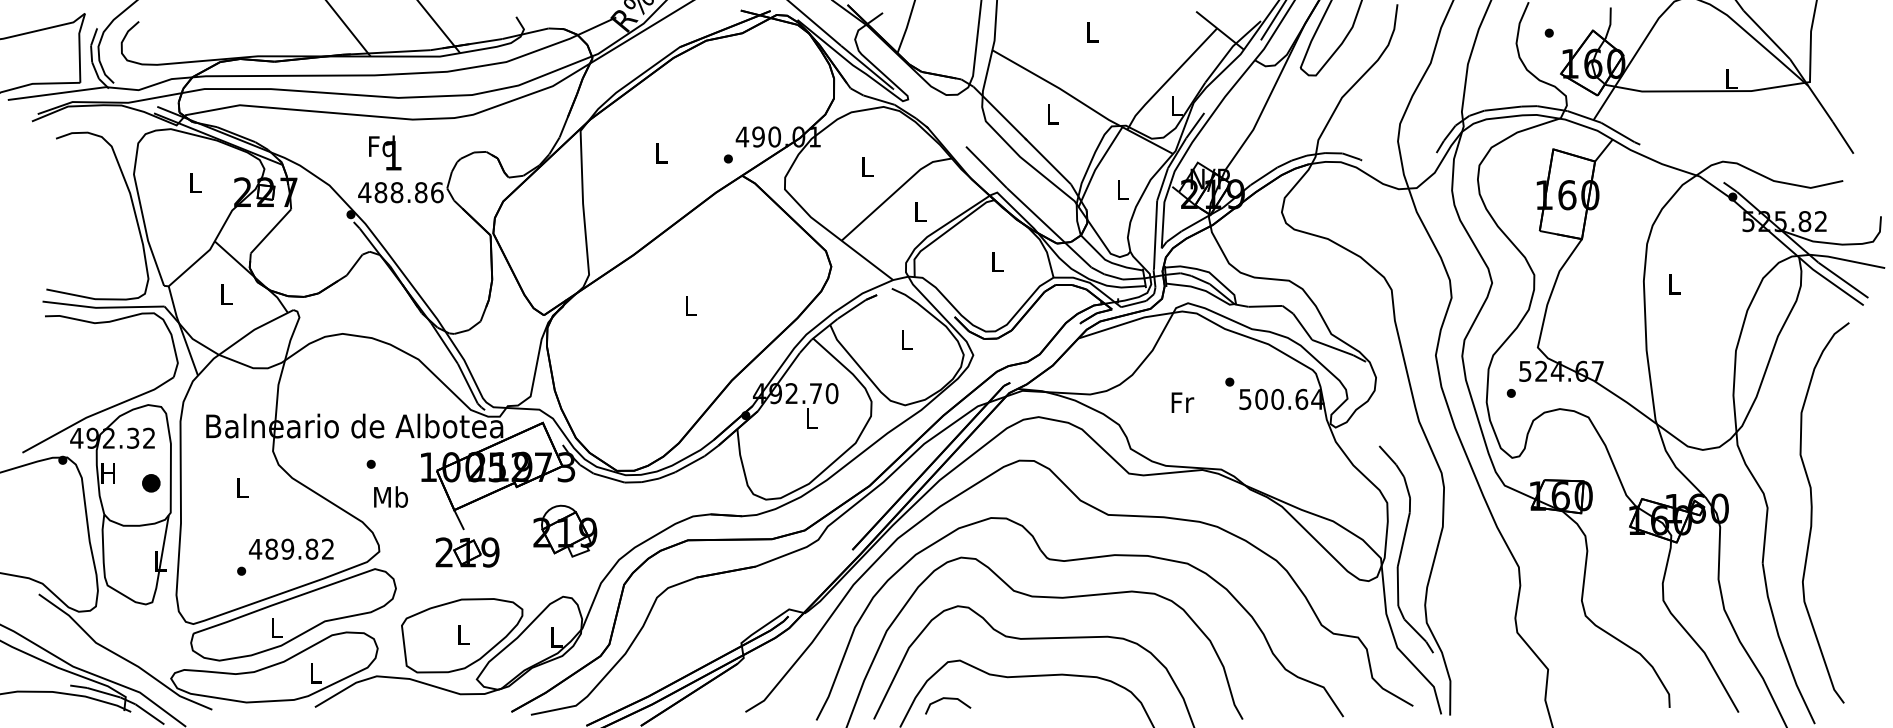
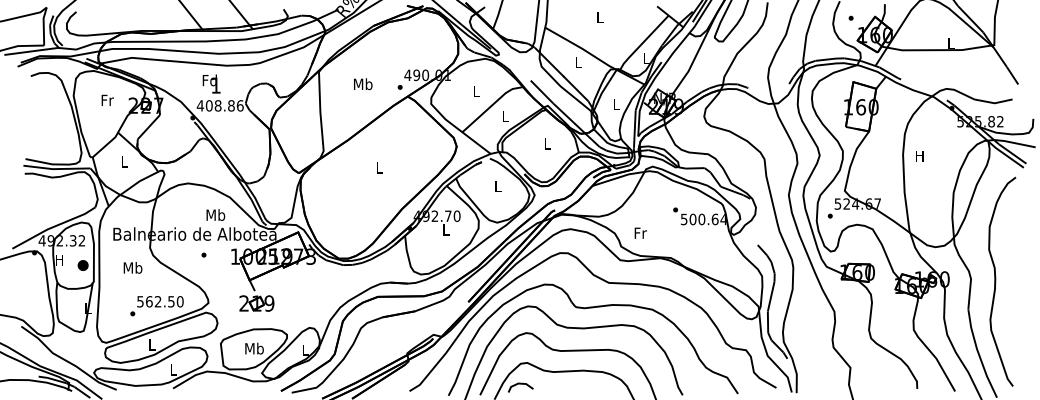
text: (661, 153) -> (363, 84), L -> Mb
text: (195, 181) -> (107, 99), L -> Fr
text: (379, 191) -> (208, 105), 488.86 -> 408.86
text: (1673, 284) -> (919, 156), L -> H
text: (1182, 401) -> (640, 232), moved
text: (241, 486) -> (132, 267), L -> Mb
text: (390, 495) -> (215, 214), moved
part: (565, 530) -> (310, 291), removed
text: (290, 548) -> (159, 301), 489.82 -> 562.50
text: (463, 634) -> (254, 348), L -> Mb

